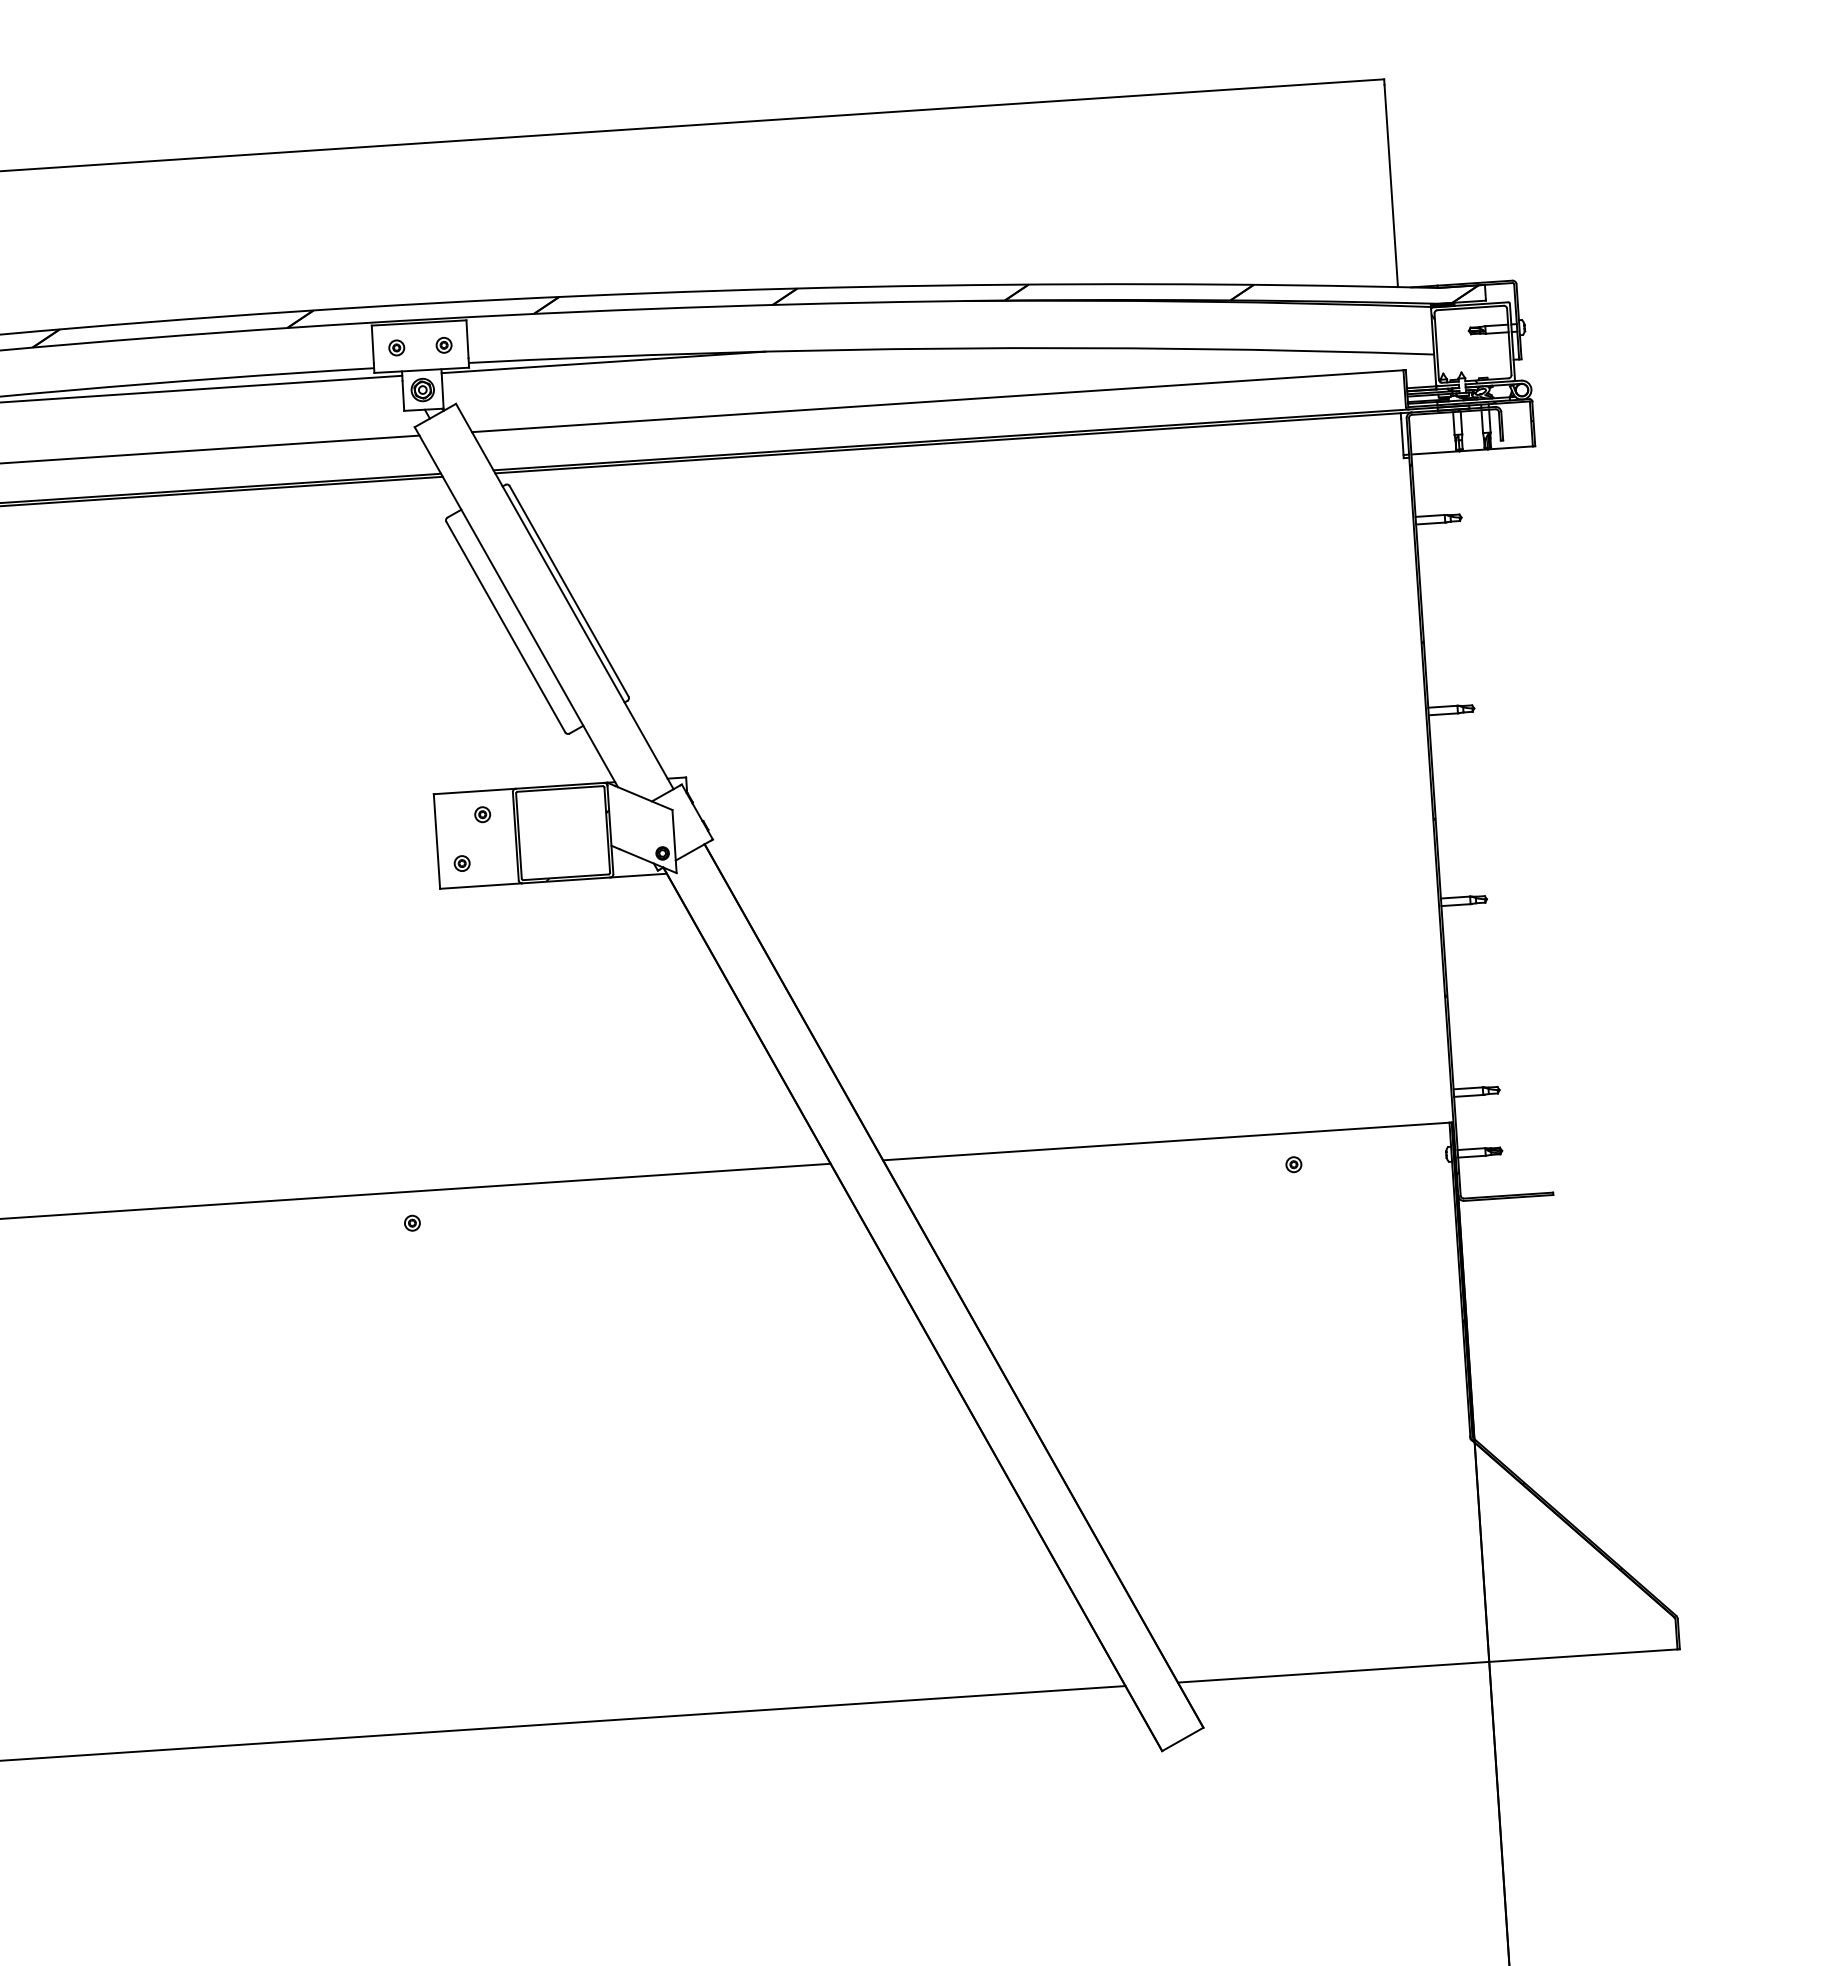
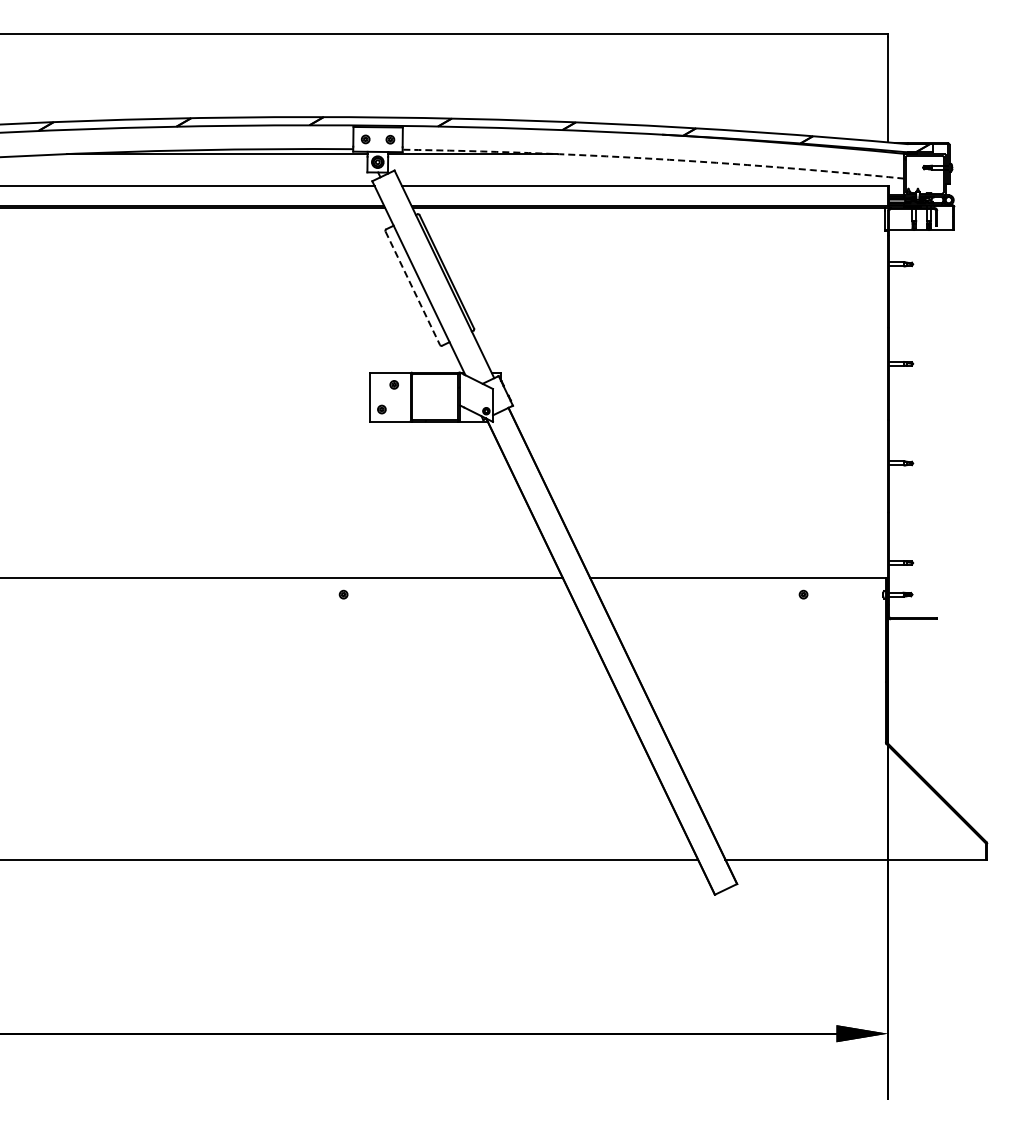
arc: (950, 347) -> (653, 158), solid -> dashed
line: (505, 627) -> (412, 288), solid -> dashed

